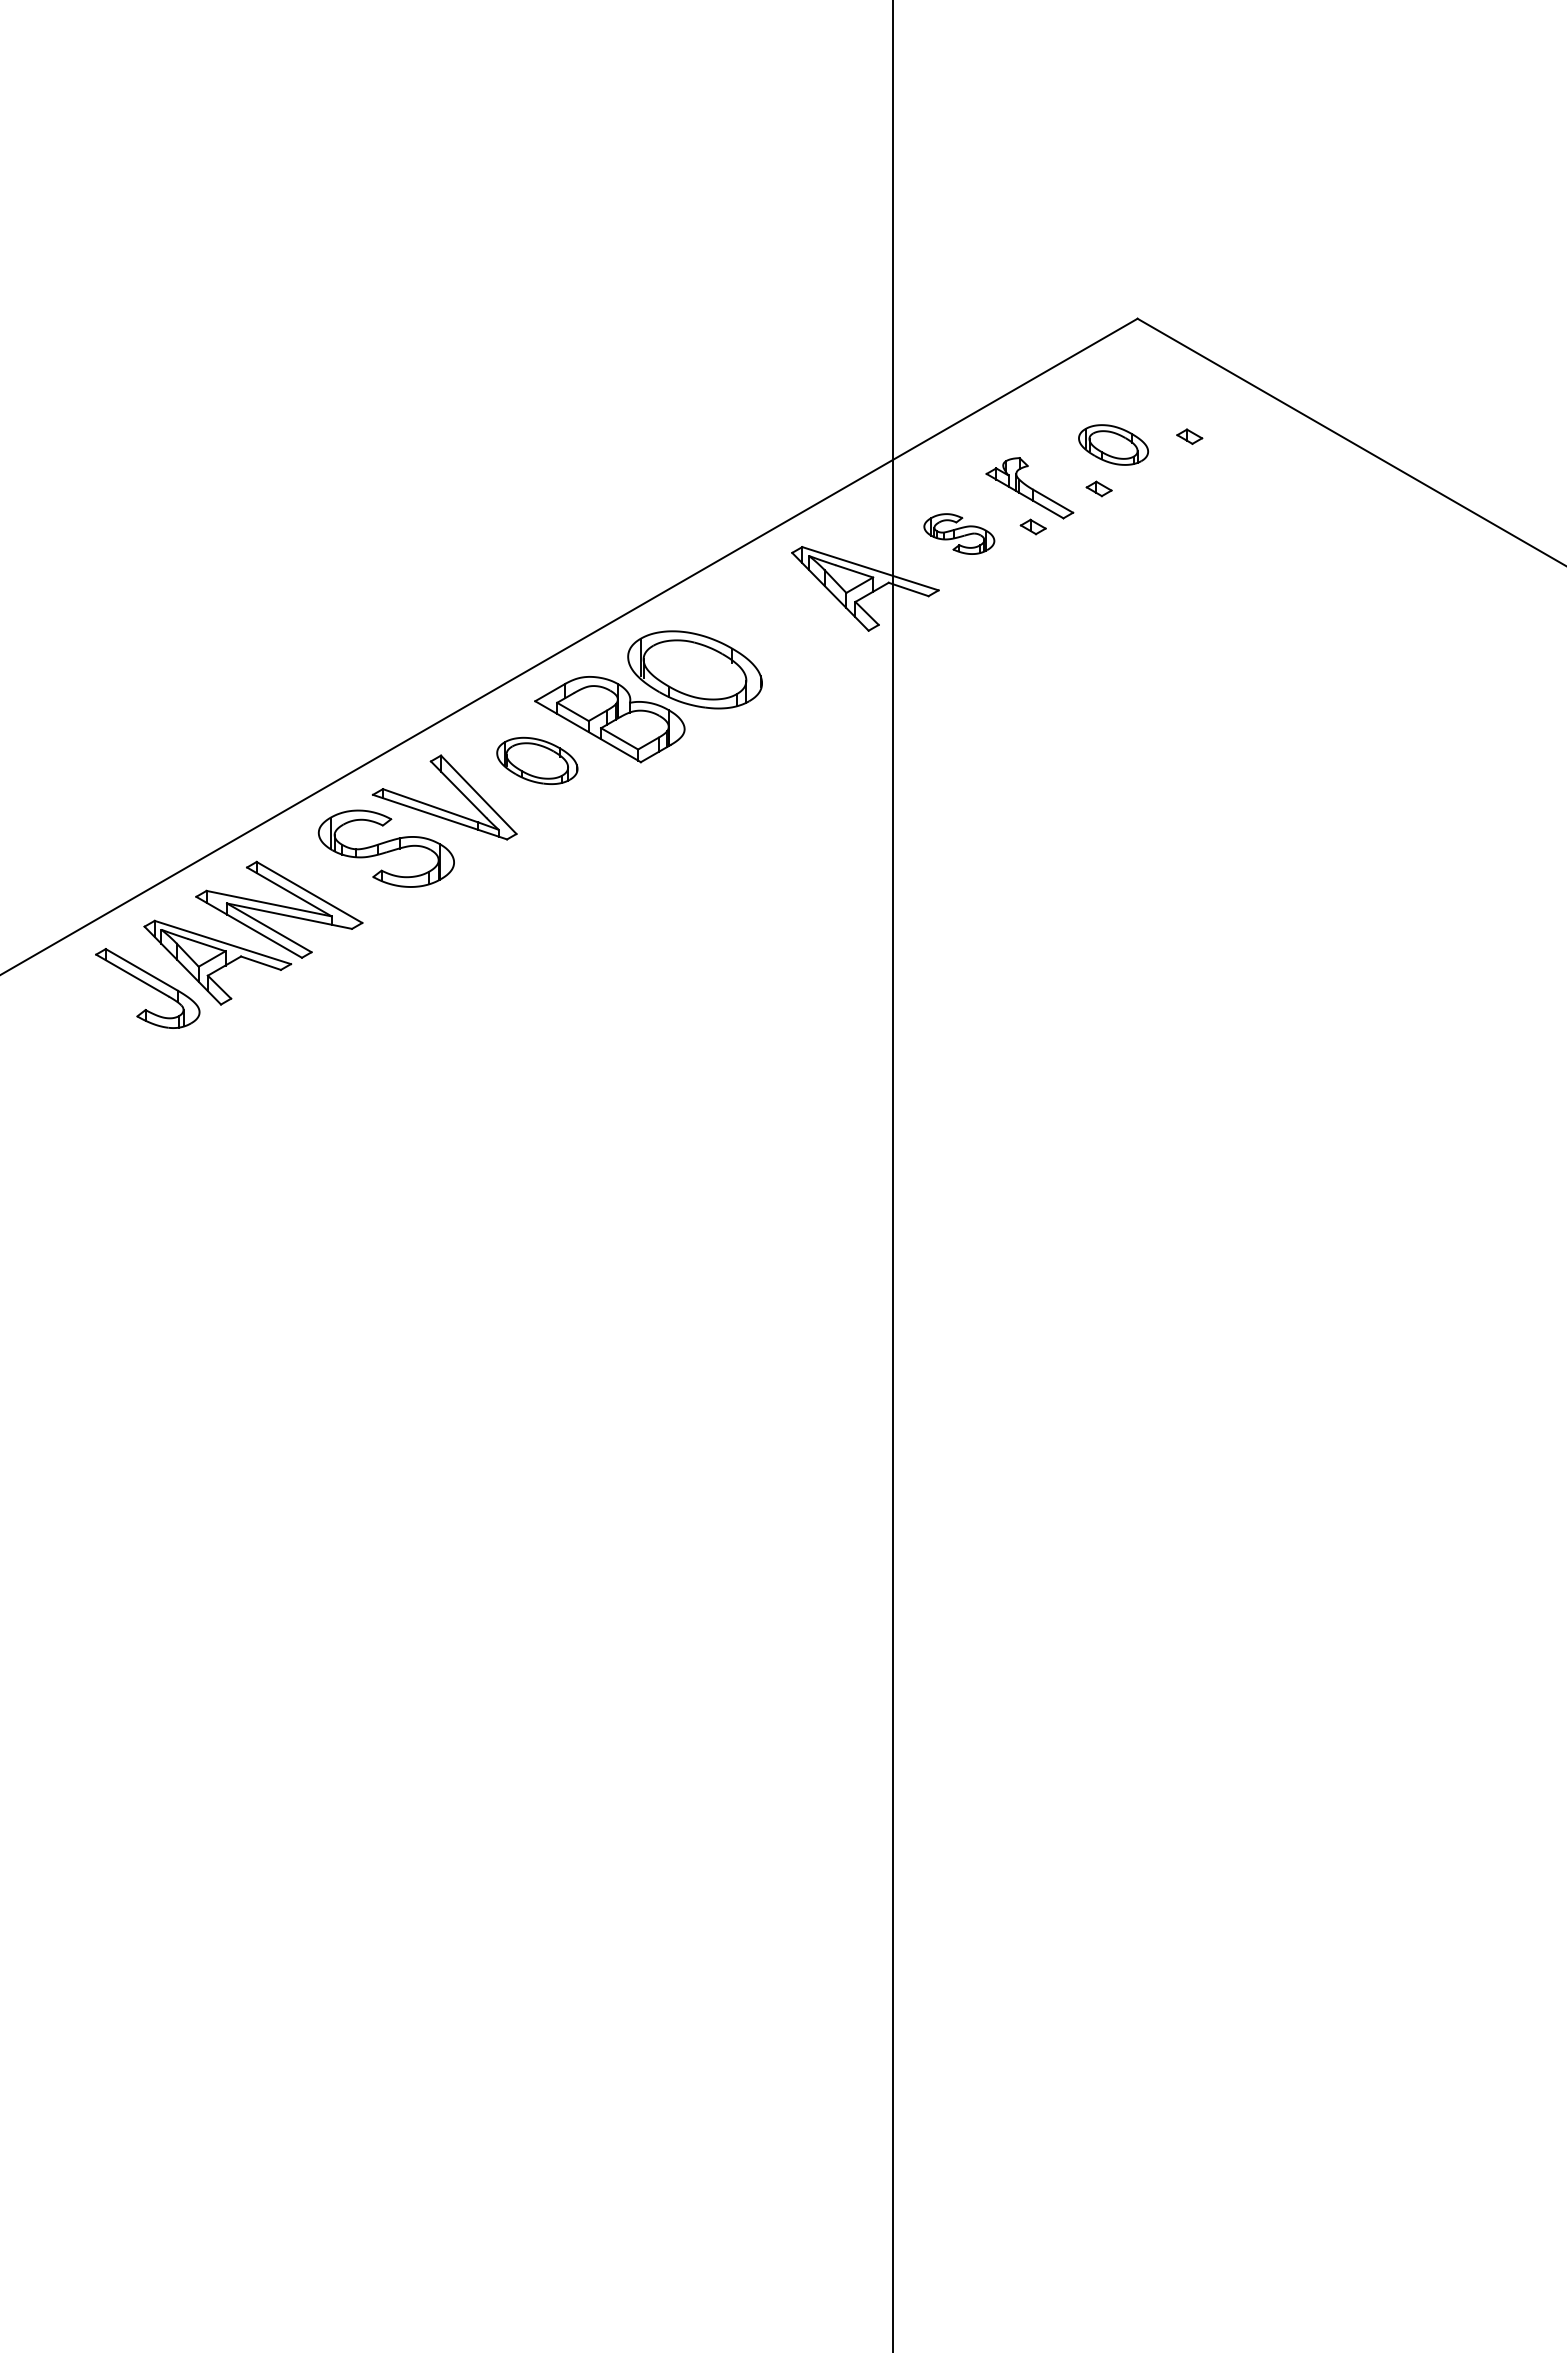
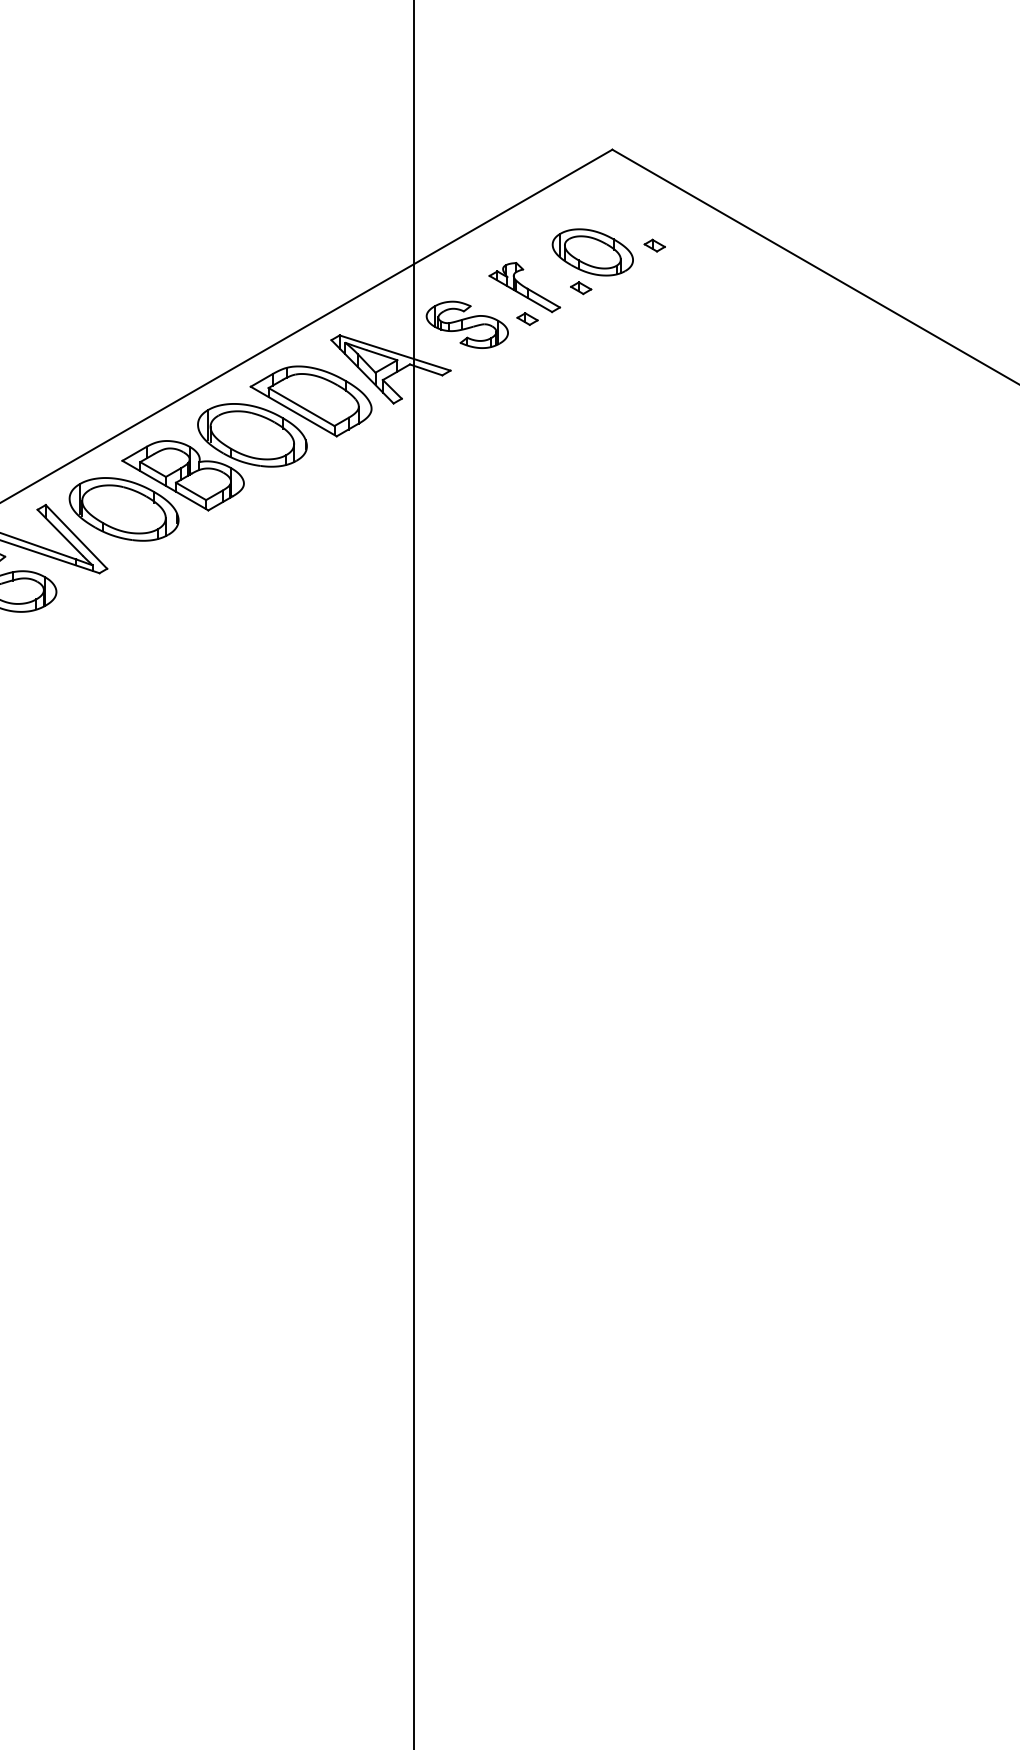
part: (1113, 444) -> (592, 251), size x1.43
part: (959, 533) -> (467, 324), size x1.43
part: (767, 628) -> (311, 401), added
part: (537, 760) -> (124, 509), size x1.67

